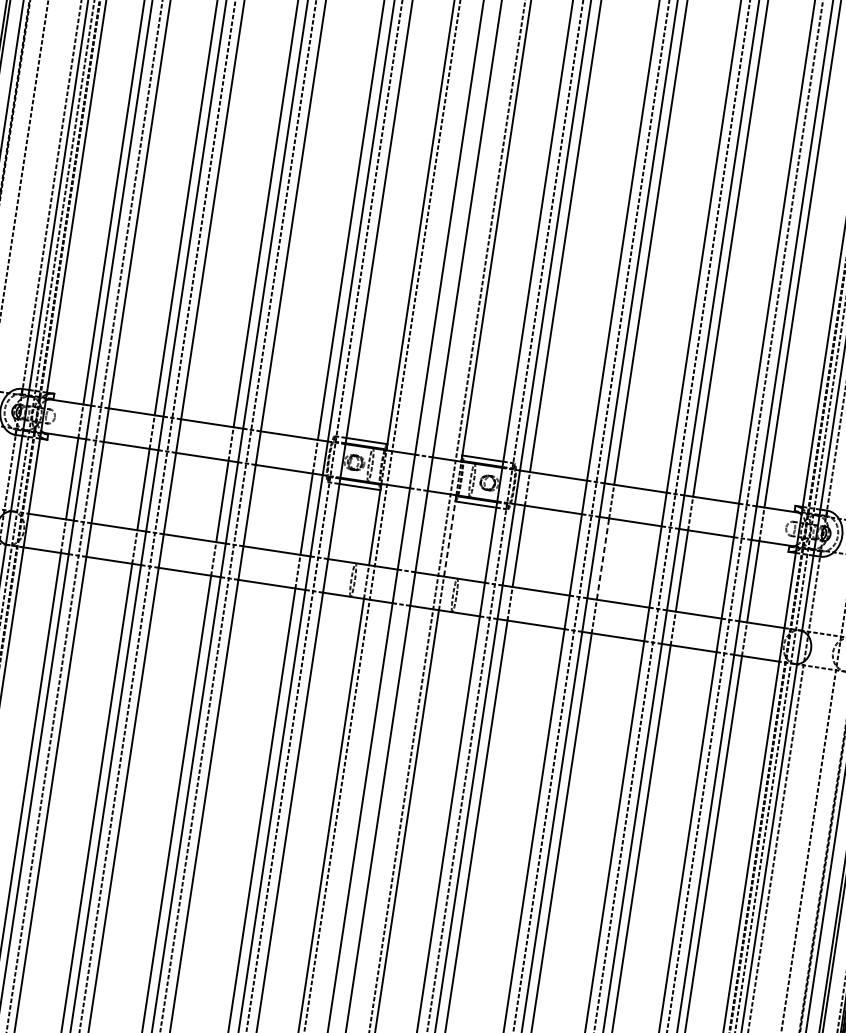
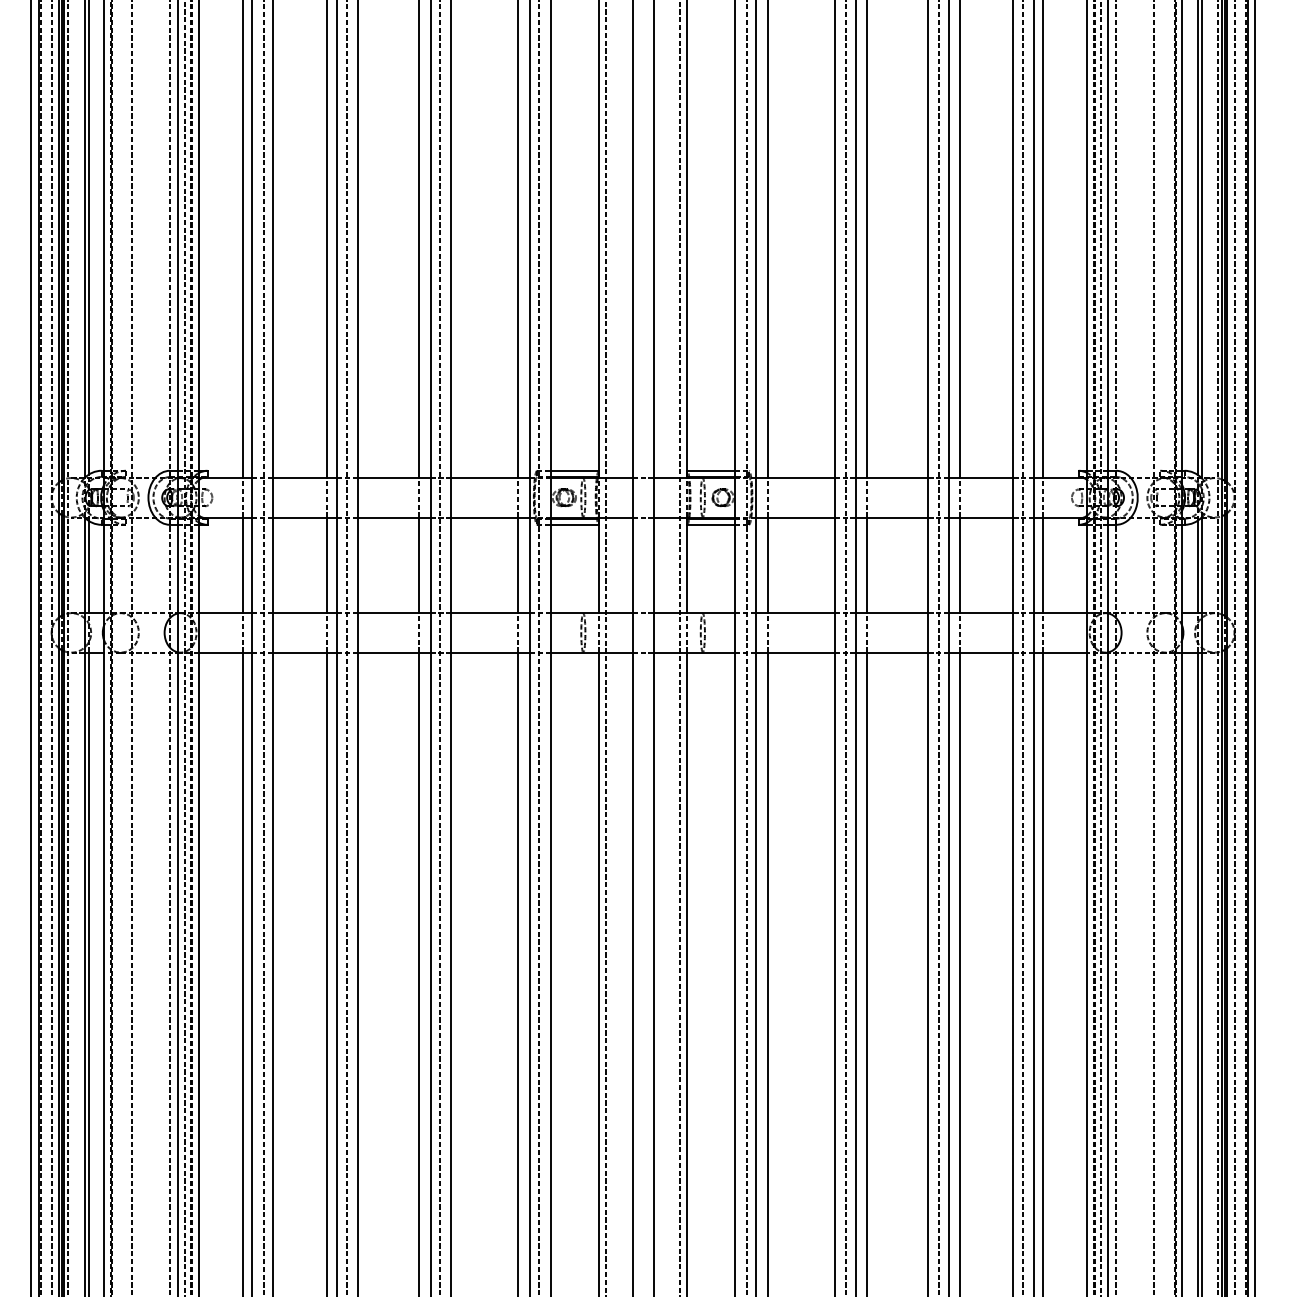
line: (450, 538) -> (687, 568), dashed -> solid
line: (602, 559) -> (866, 565), dashed -> solid

